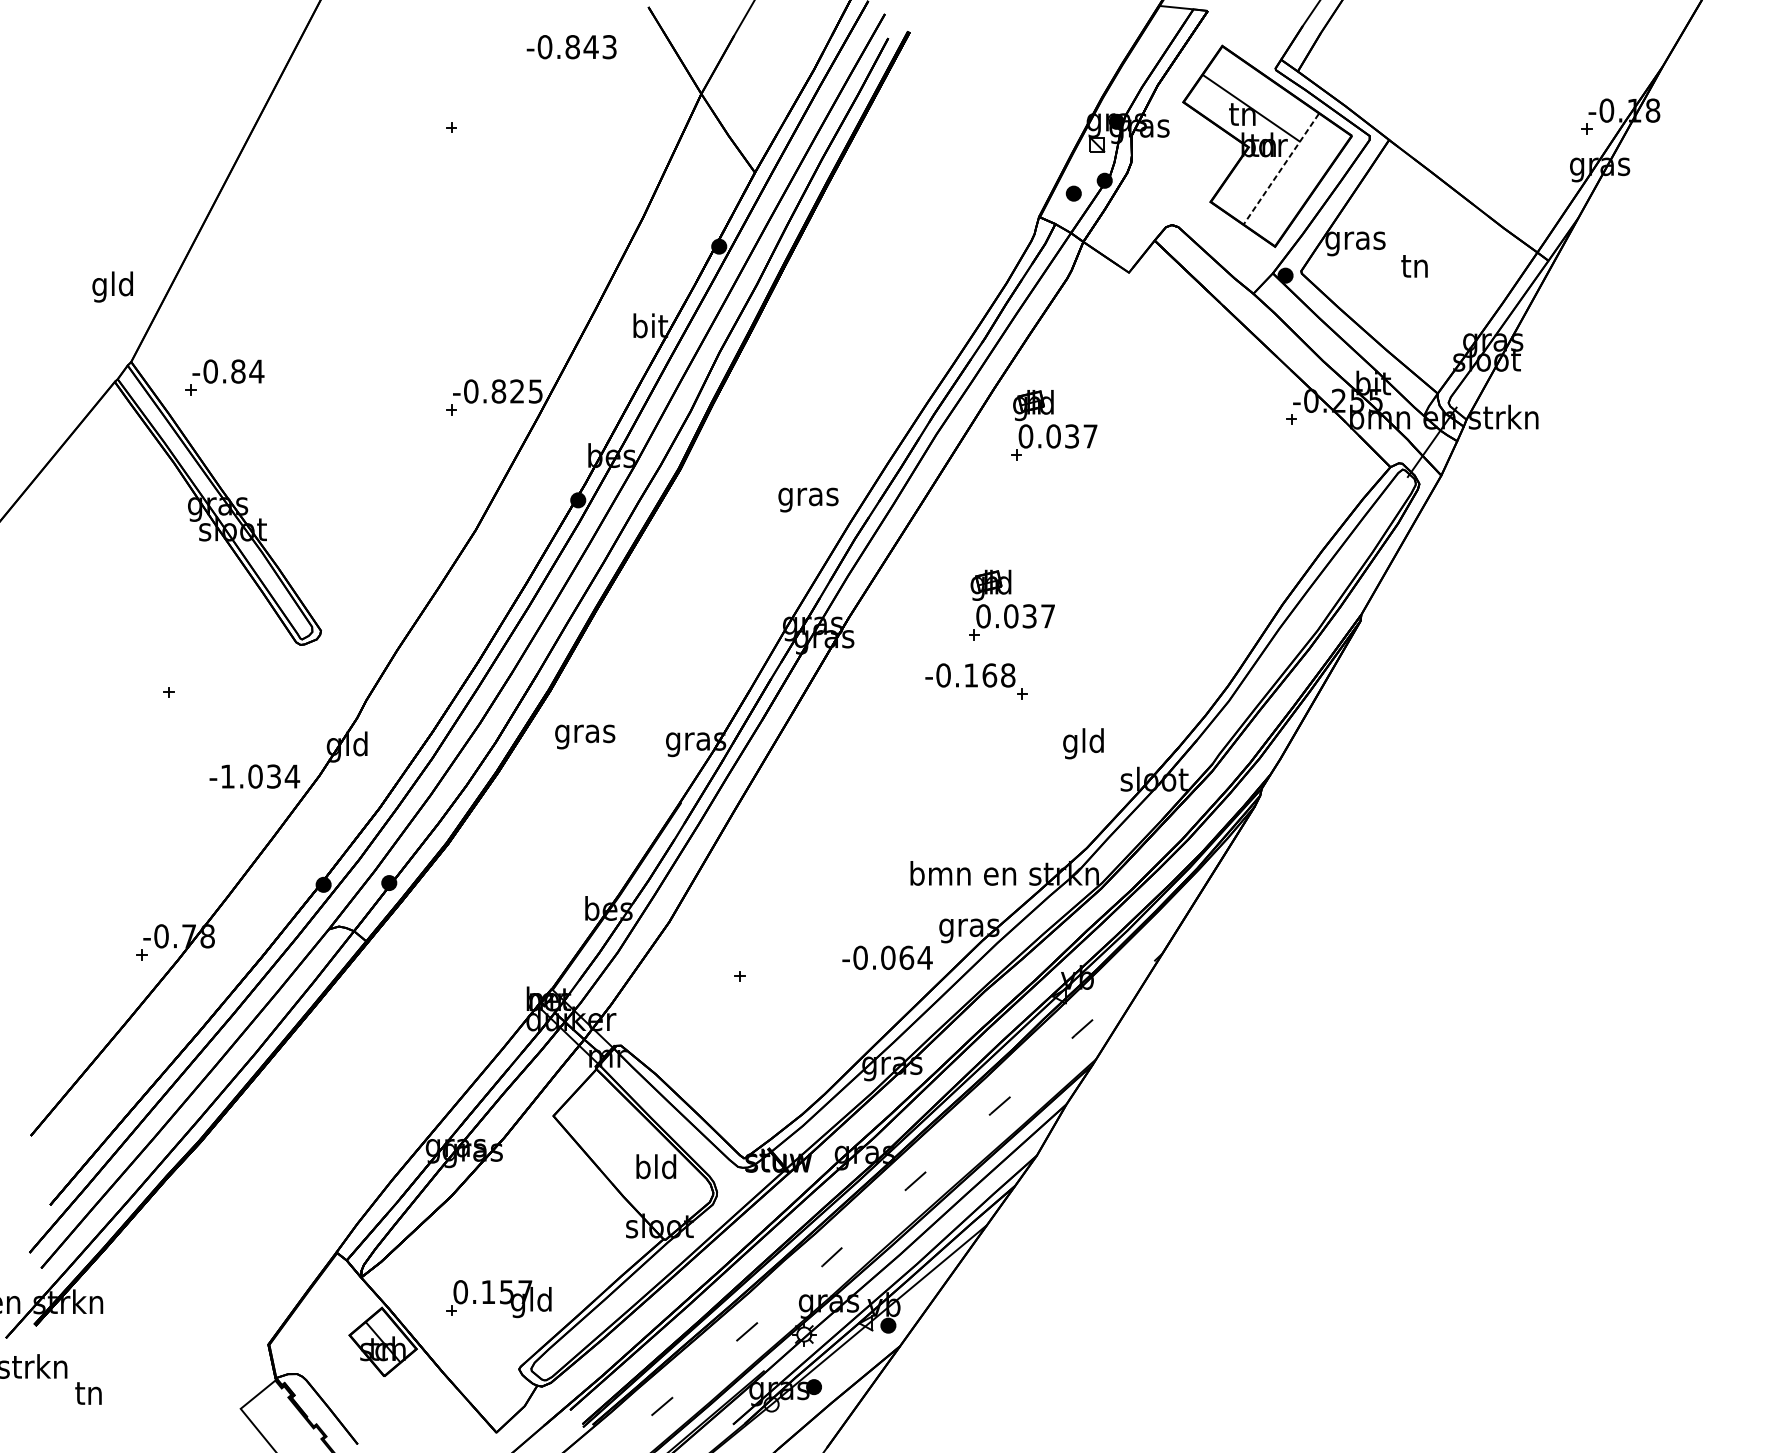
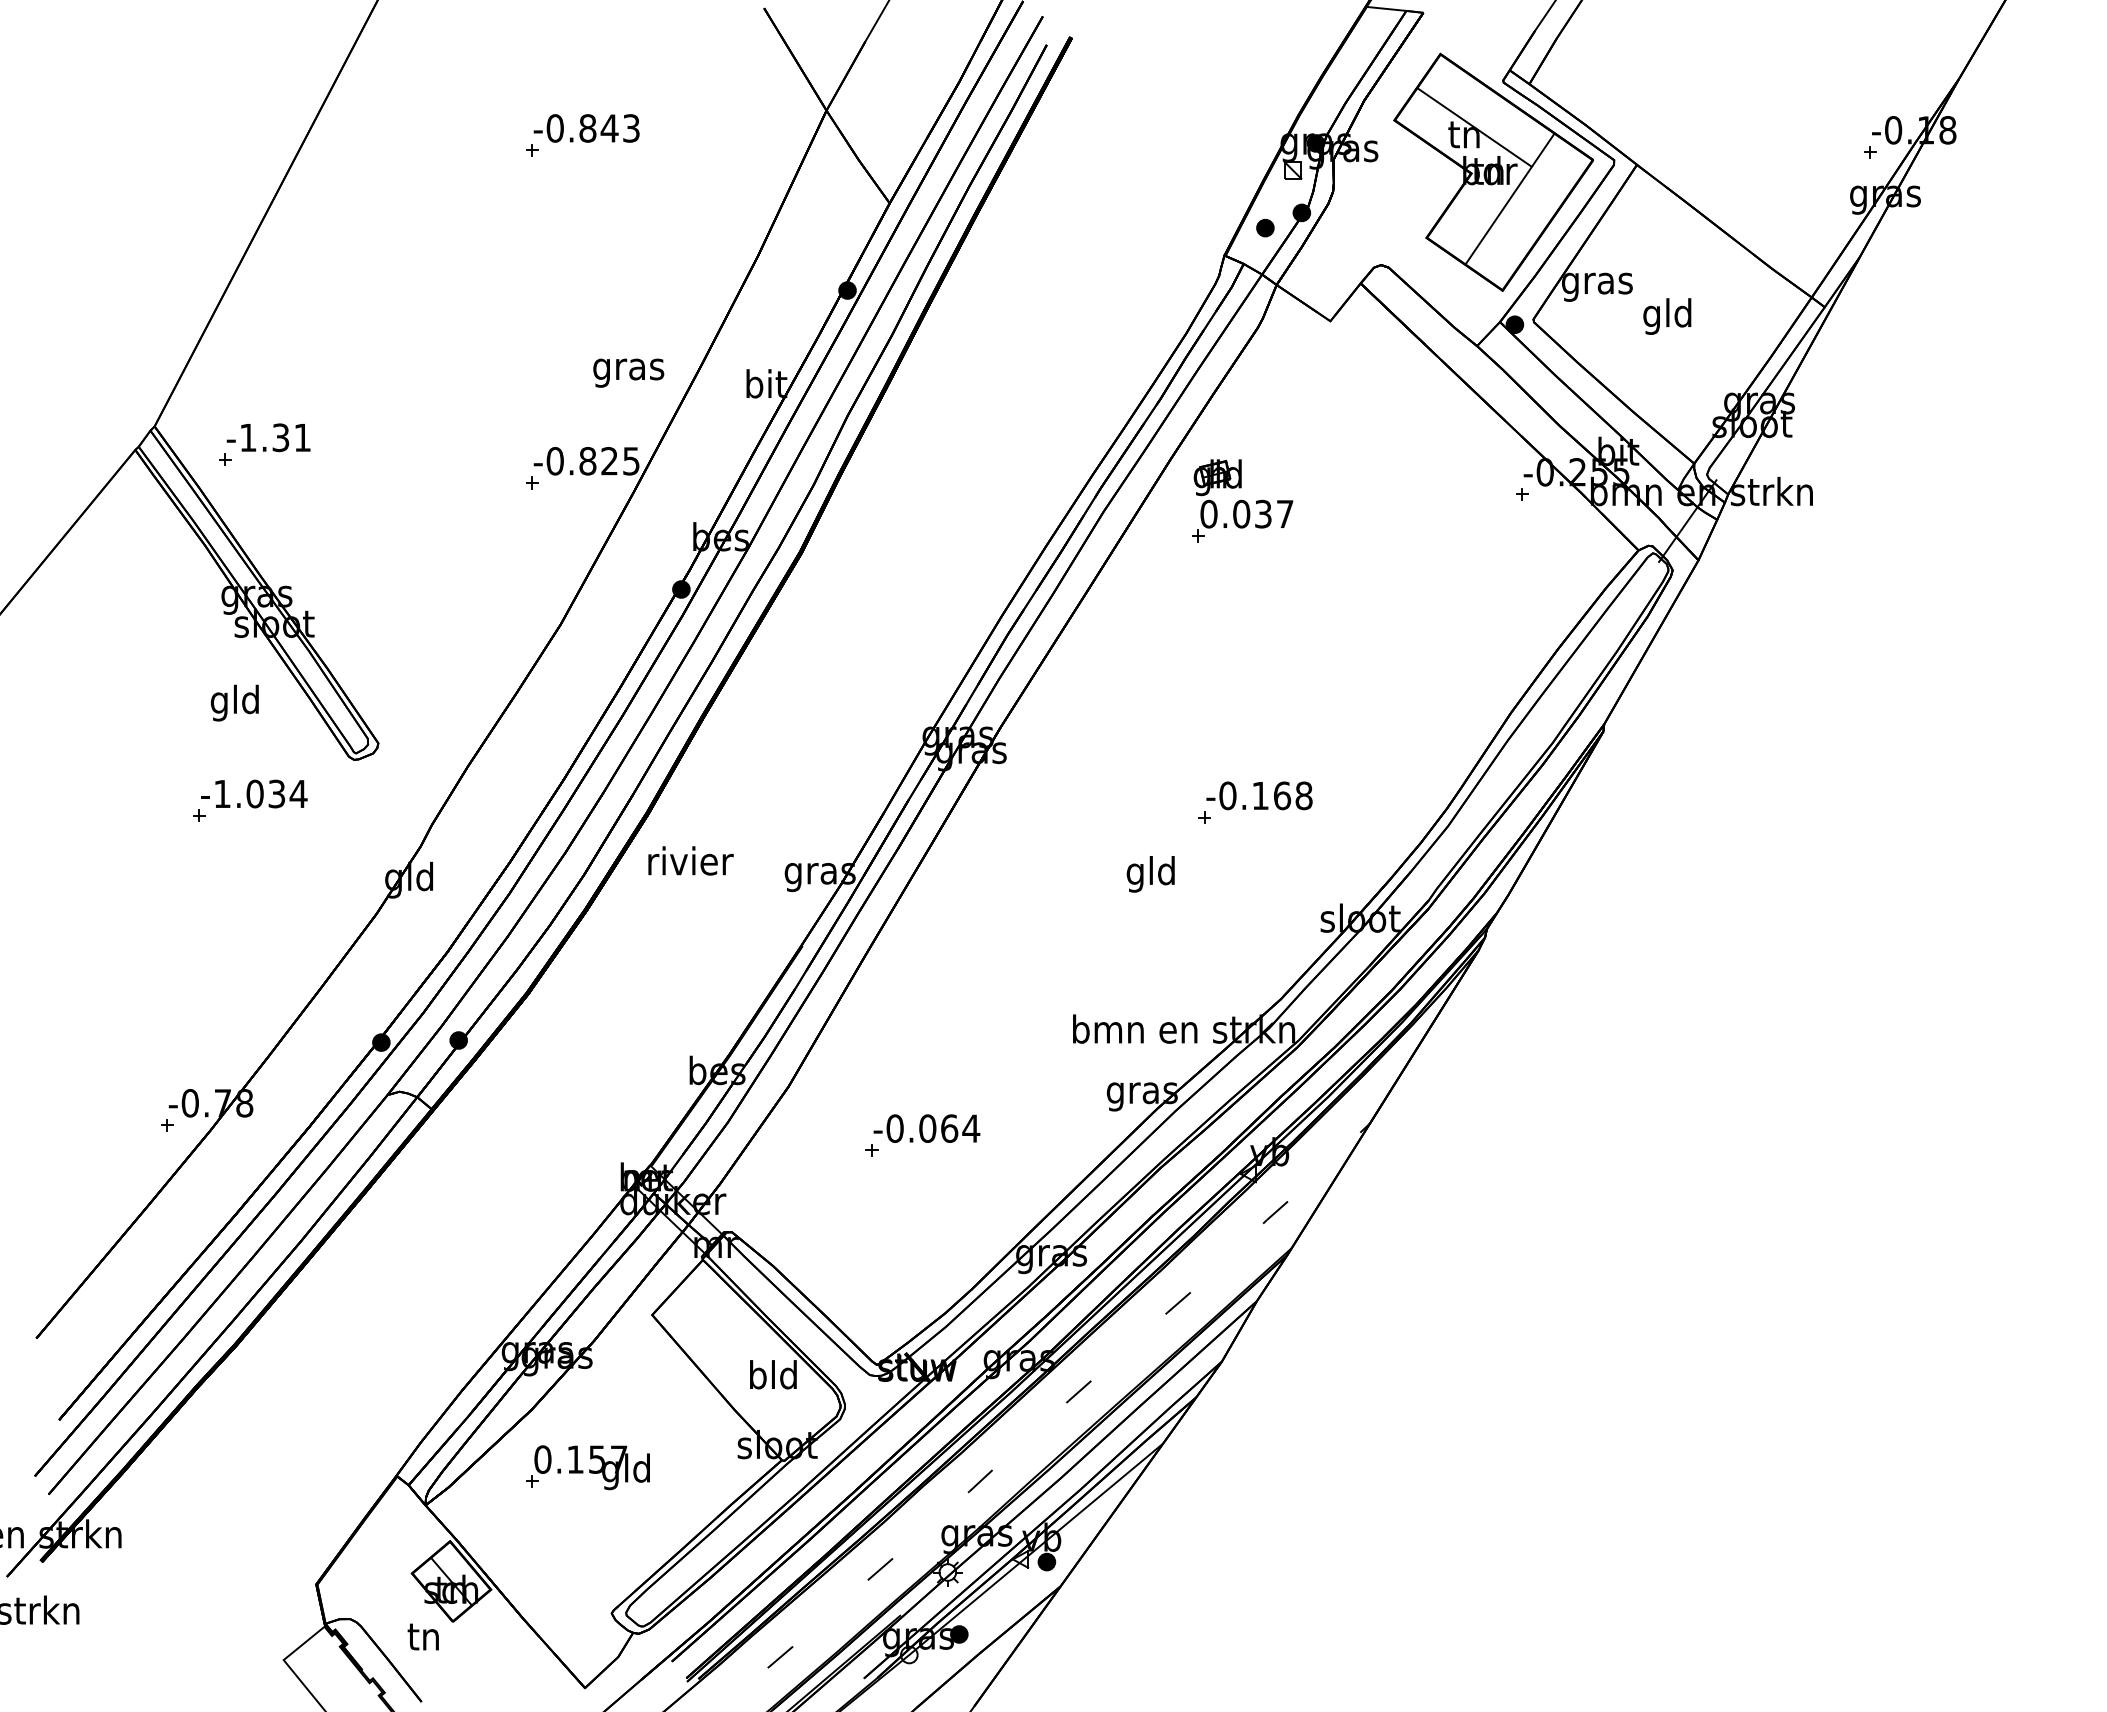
text: (571, 47) -> (586, 128), moved
line: (1280, 169) -> (1509, 199), dashed -> solid
text: (1415, 268) -> (1667, 316), tn -> gld
text: (112, 286) -> (234, 702), moved
text: (233, 371) -> (275, 437), -0.84 -> -1.31
text: (808, 499) -> (628, 372), moved
part: (1011, 604) -> (1192, 712), removed
text: (970, 675) -> (1259, 795), moved
text: (585, 733) -> (690, 864), gras -> rivier
text: (1083, 743) -> (1150, 874), moved
text: (255, 776) -> (254, 793), moved
text: (887, 957) -> (926, 1128), moved
part: (498, 1298) -> (587, 1467), moved
text: (87, 1393) -> (422, 1636), moved

